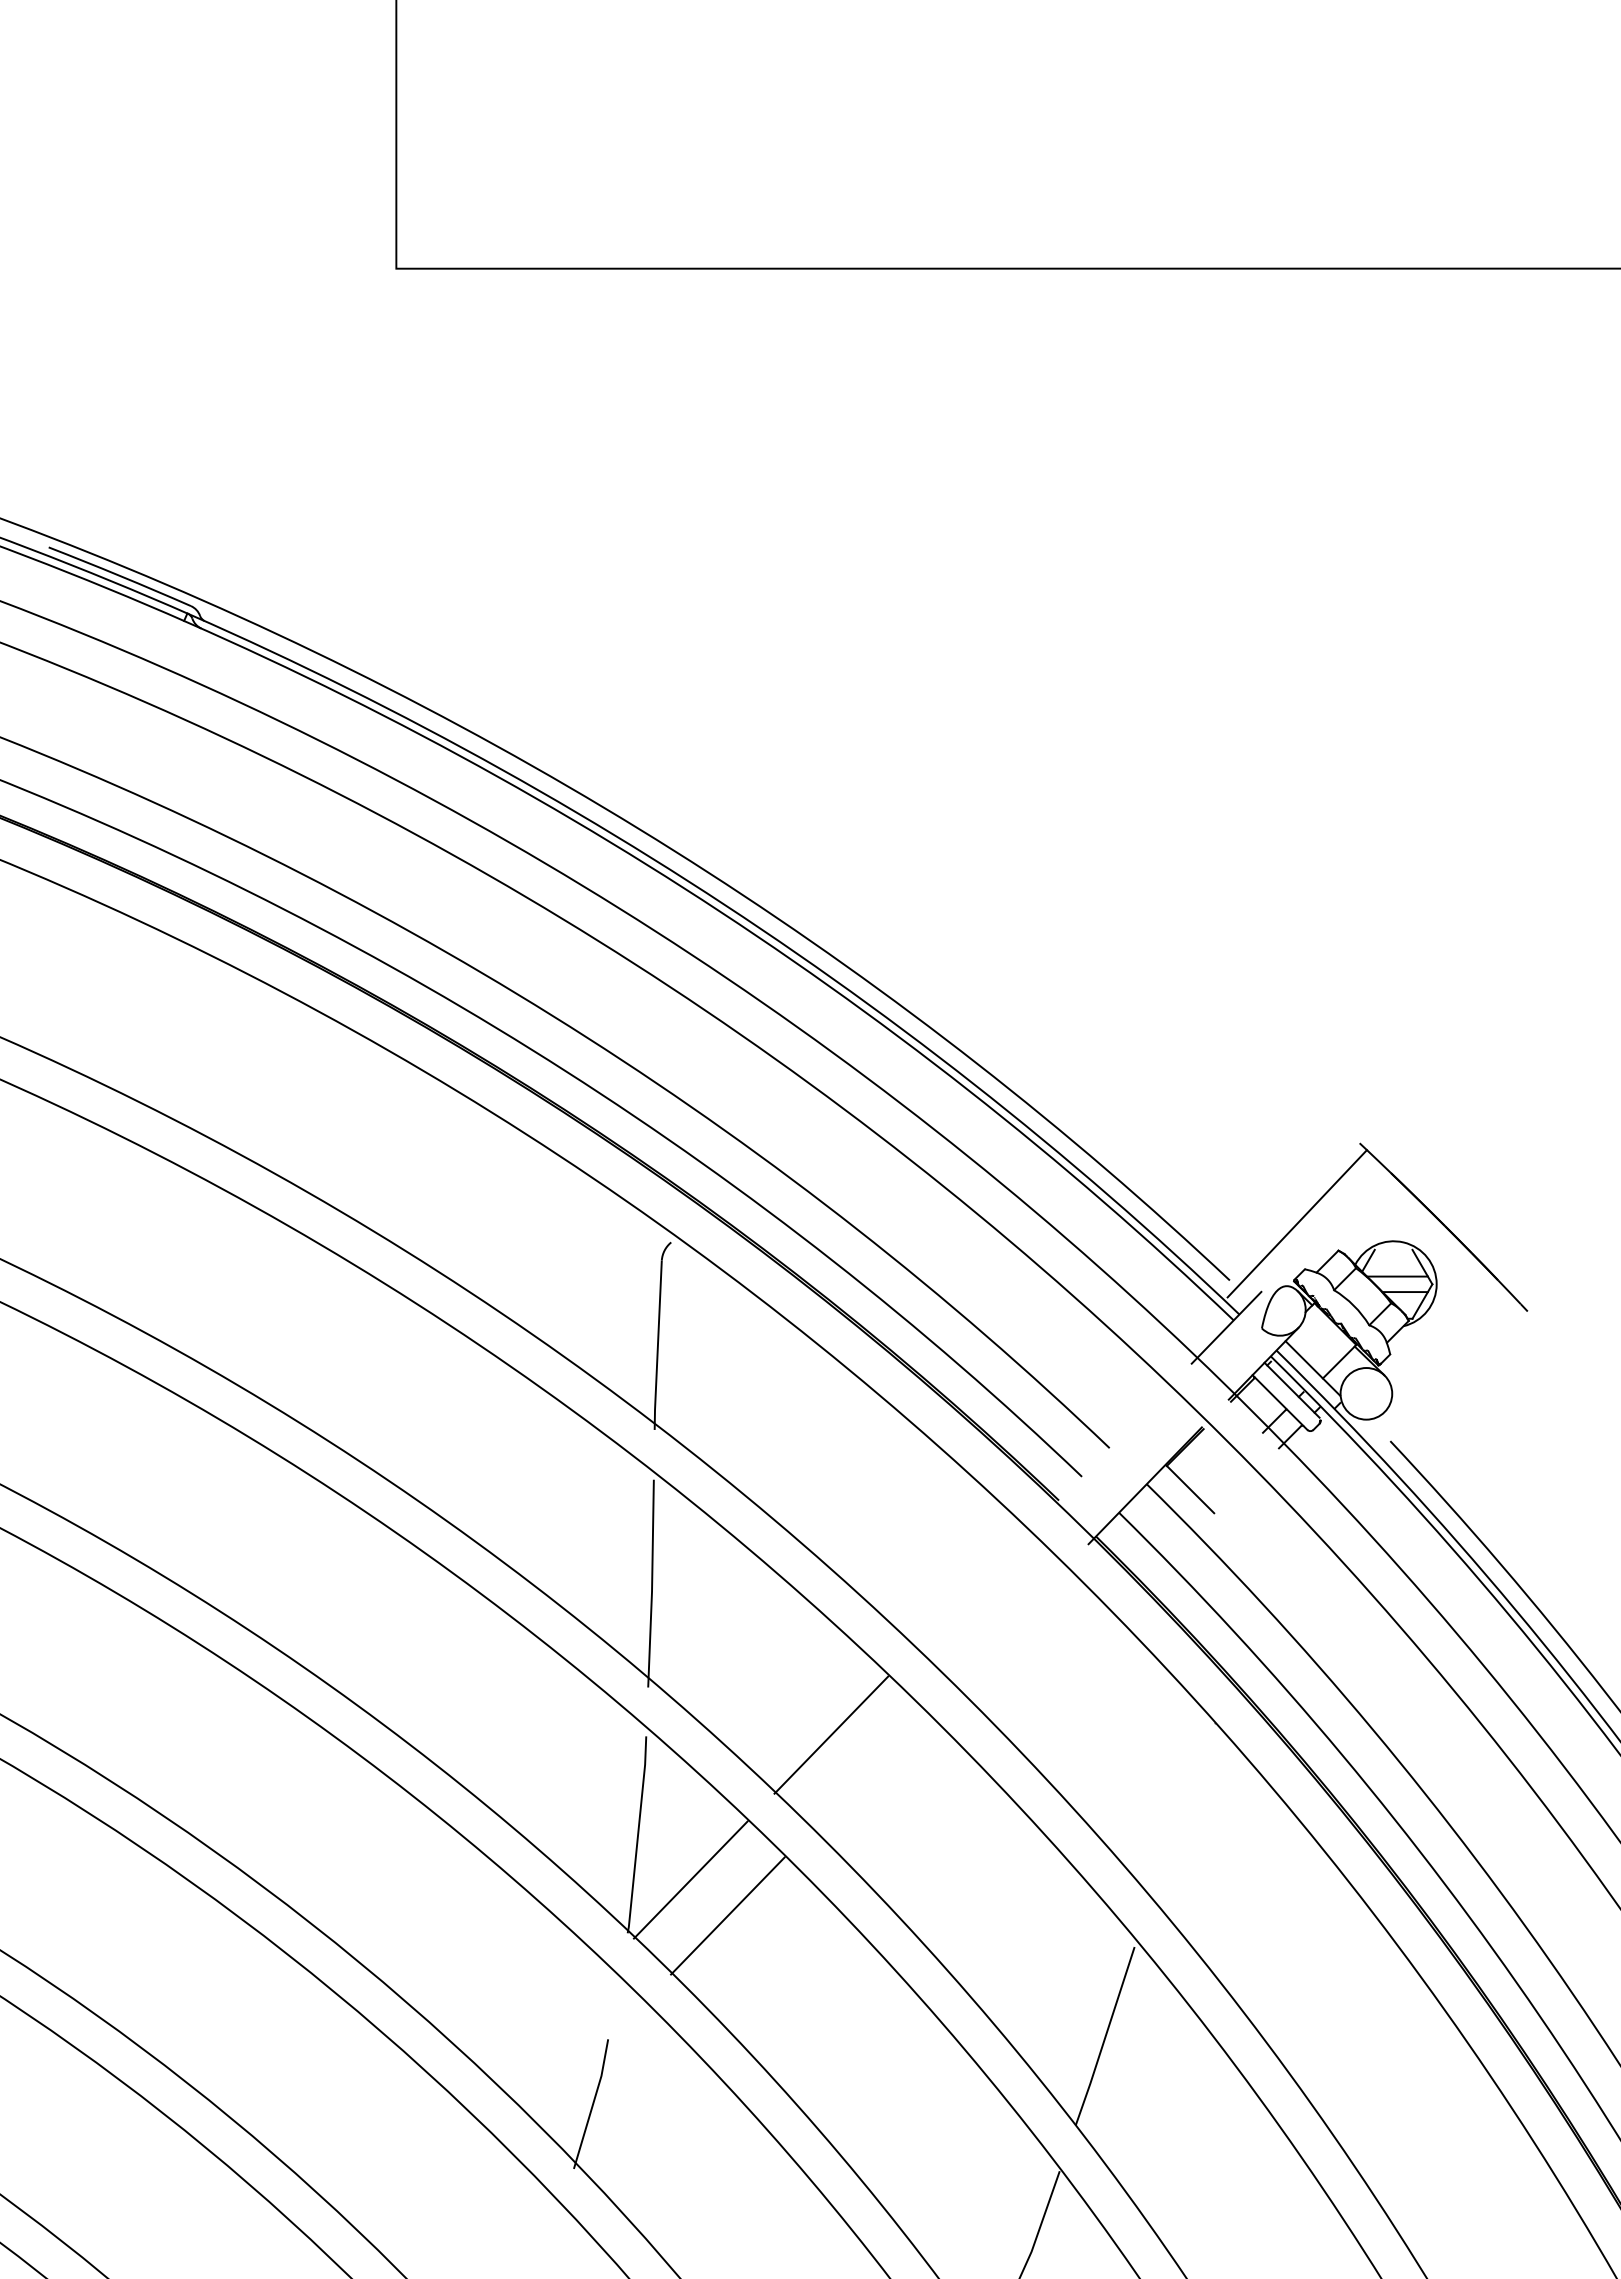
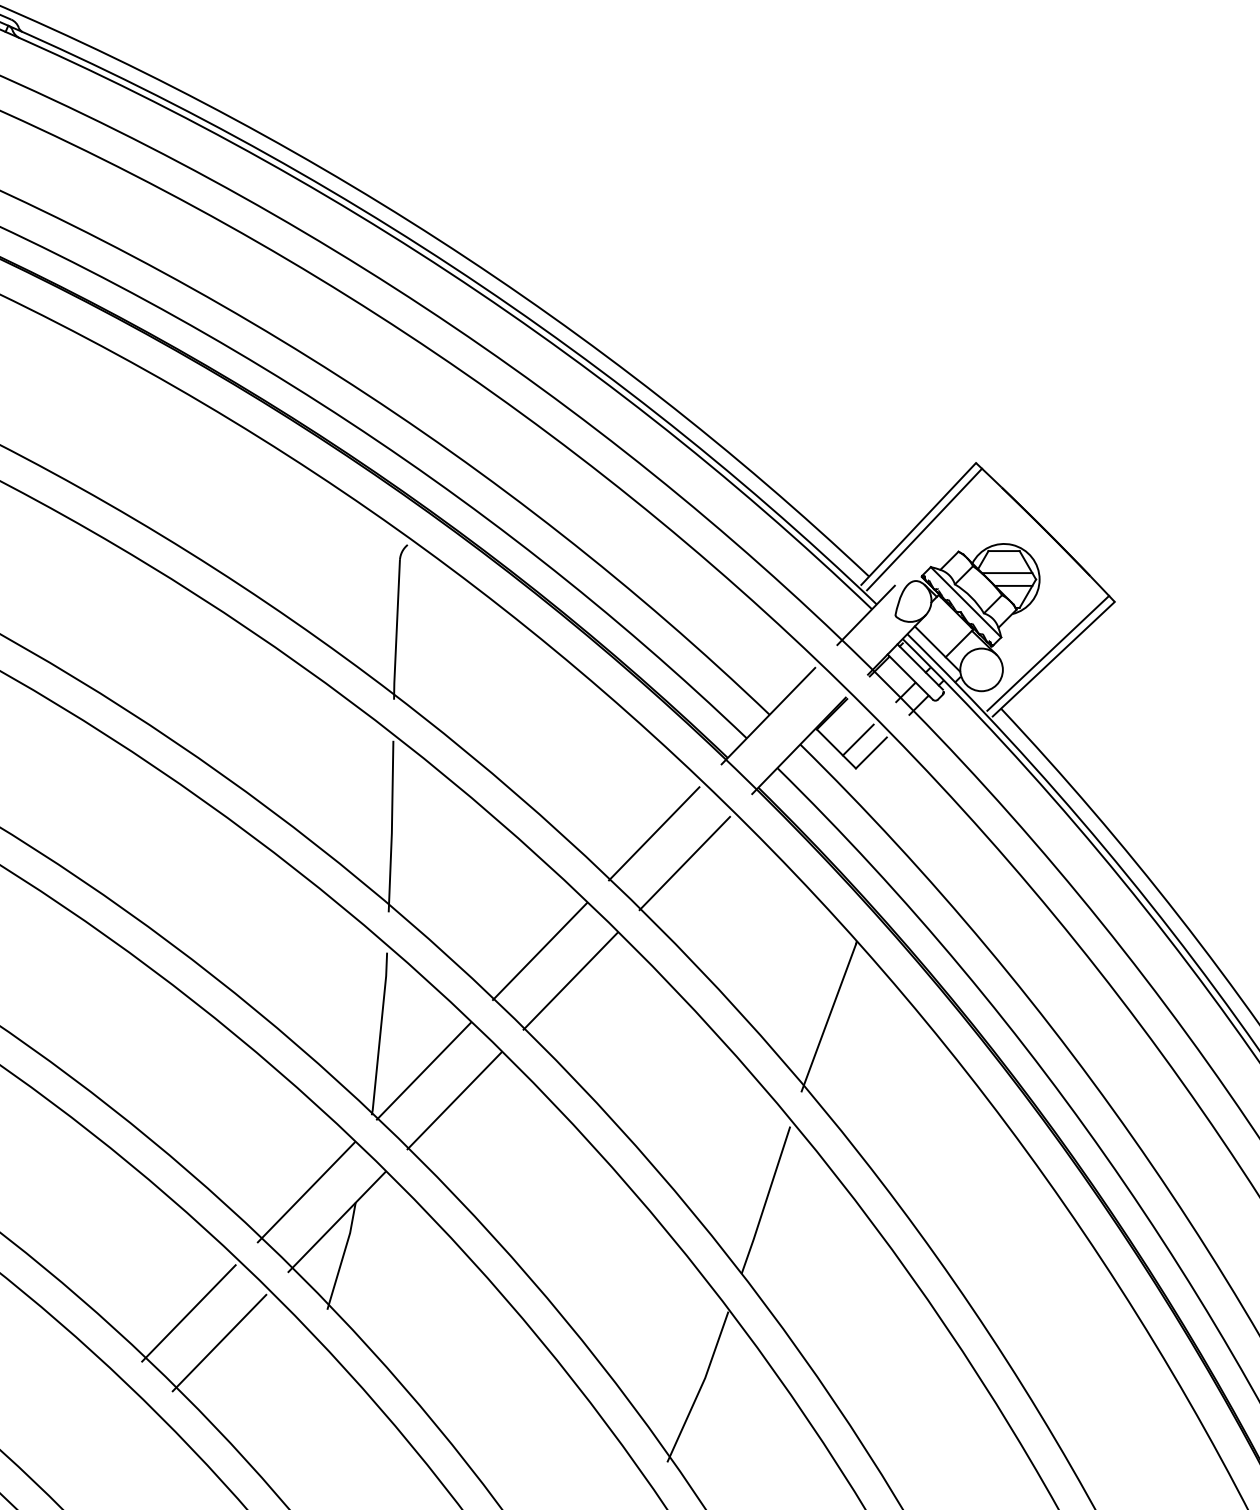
line: (1289, 1216) -> (918, 523), added
line: (1393, 1249) -> (1003, 550), added
line: (1347, 1311) -> (965, 601), added
line: (1446, 1373) -> (1047, 653), added
line: (1453, 1380) -> (1053, 658), added
line: (1107, 1449) -> (767, 715), added
line: (1216, 1478) -> (857, 739), added
line: (1232, 1494) -> (871, 753), added
line: (969, 1591) -> (653, 833), added
line: (1006, 1627) -> (684, 862), added
line: (868, 1770) -> (570, 980), added
line: (1181, 1815) -> (828, 1017), added
line: (548, 2026) -> (306, 1192), added
line: (585, 2062) -> (336, 1221), added
line: (405, 2172) -> (188, 1312), added
line: (442, 2208) -> (218, 1342), added

